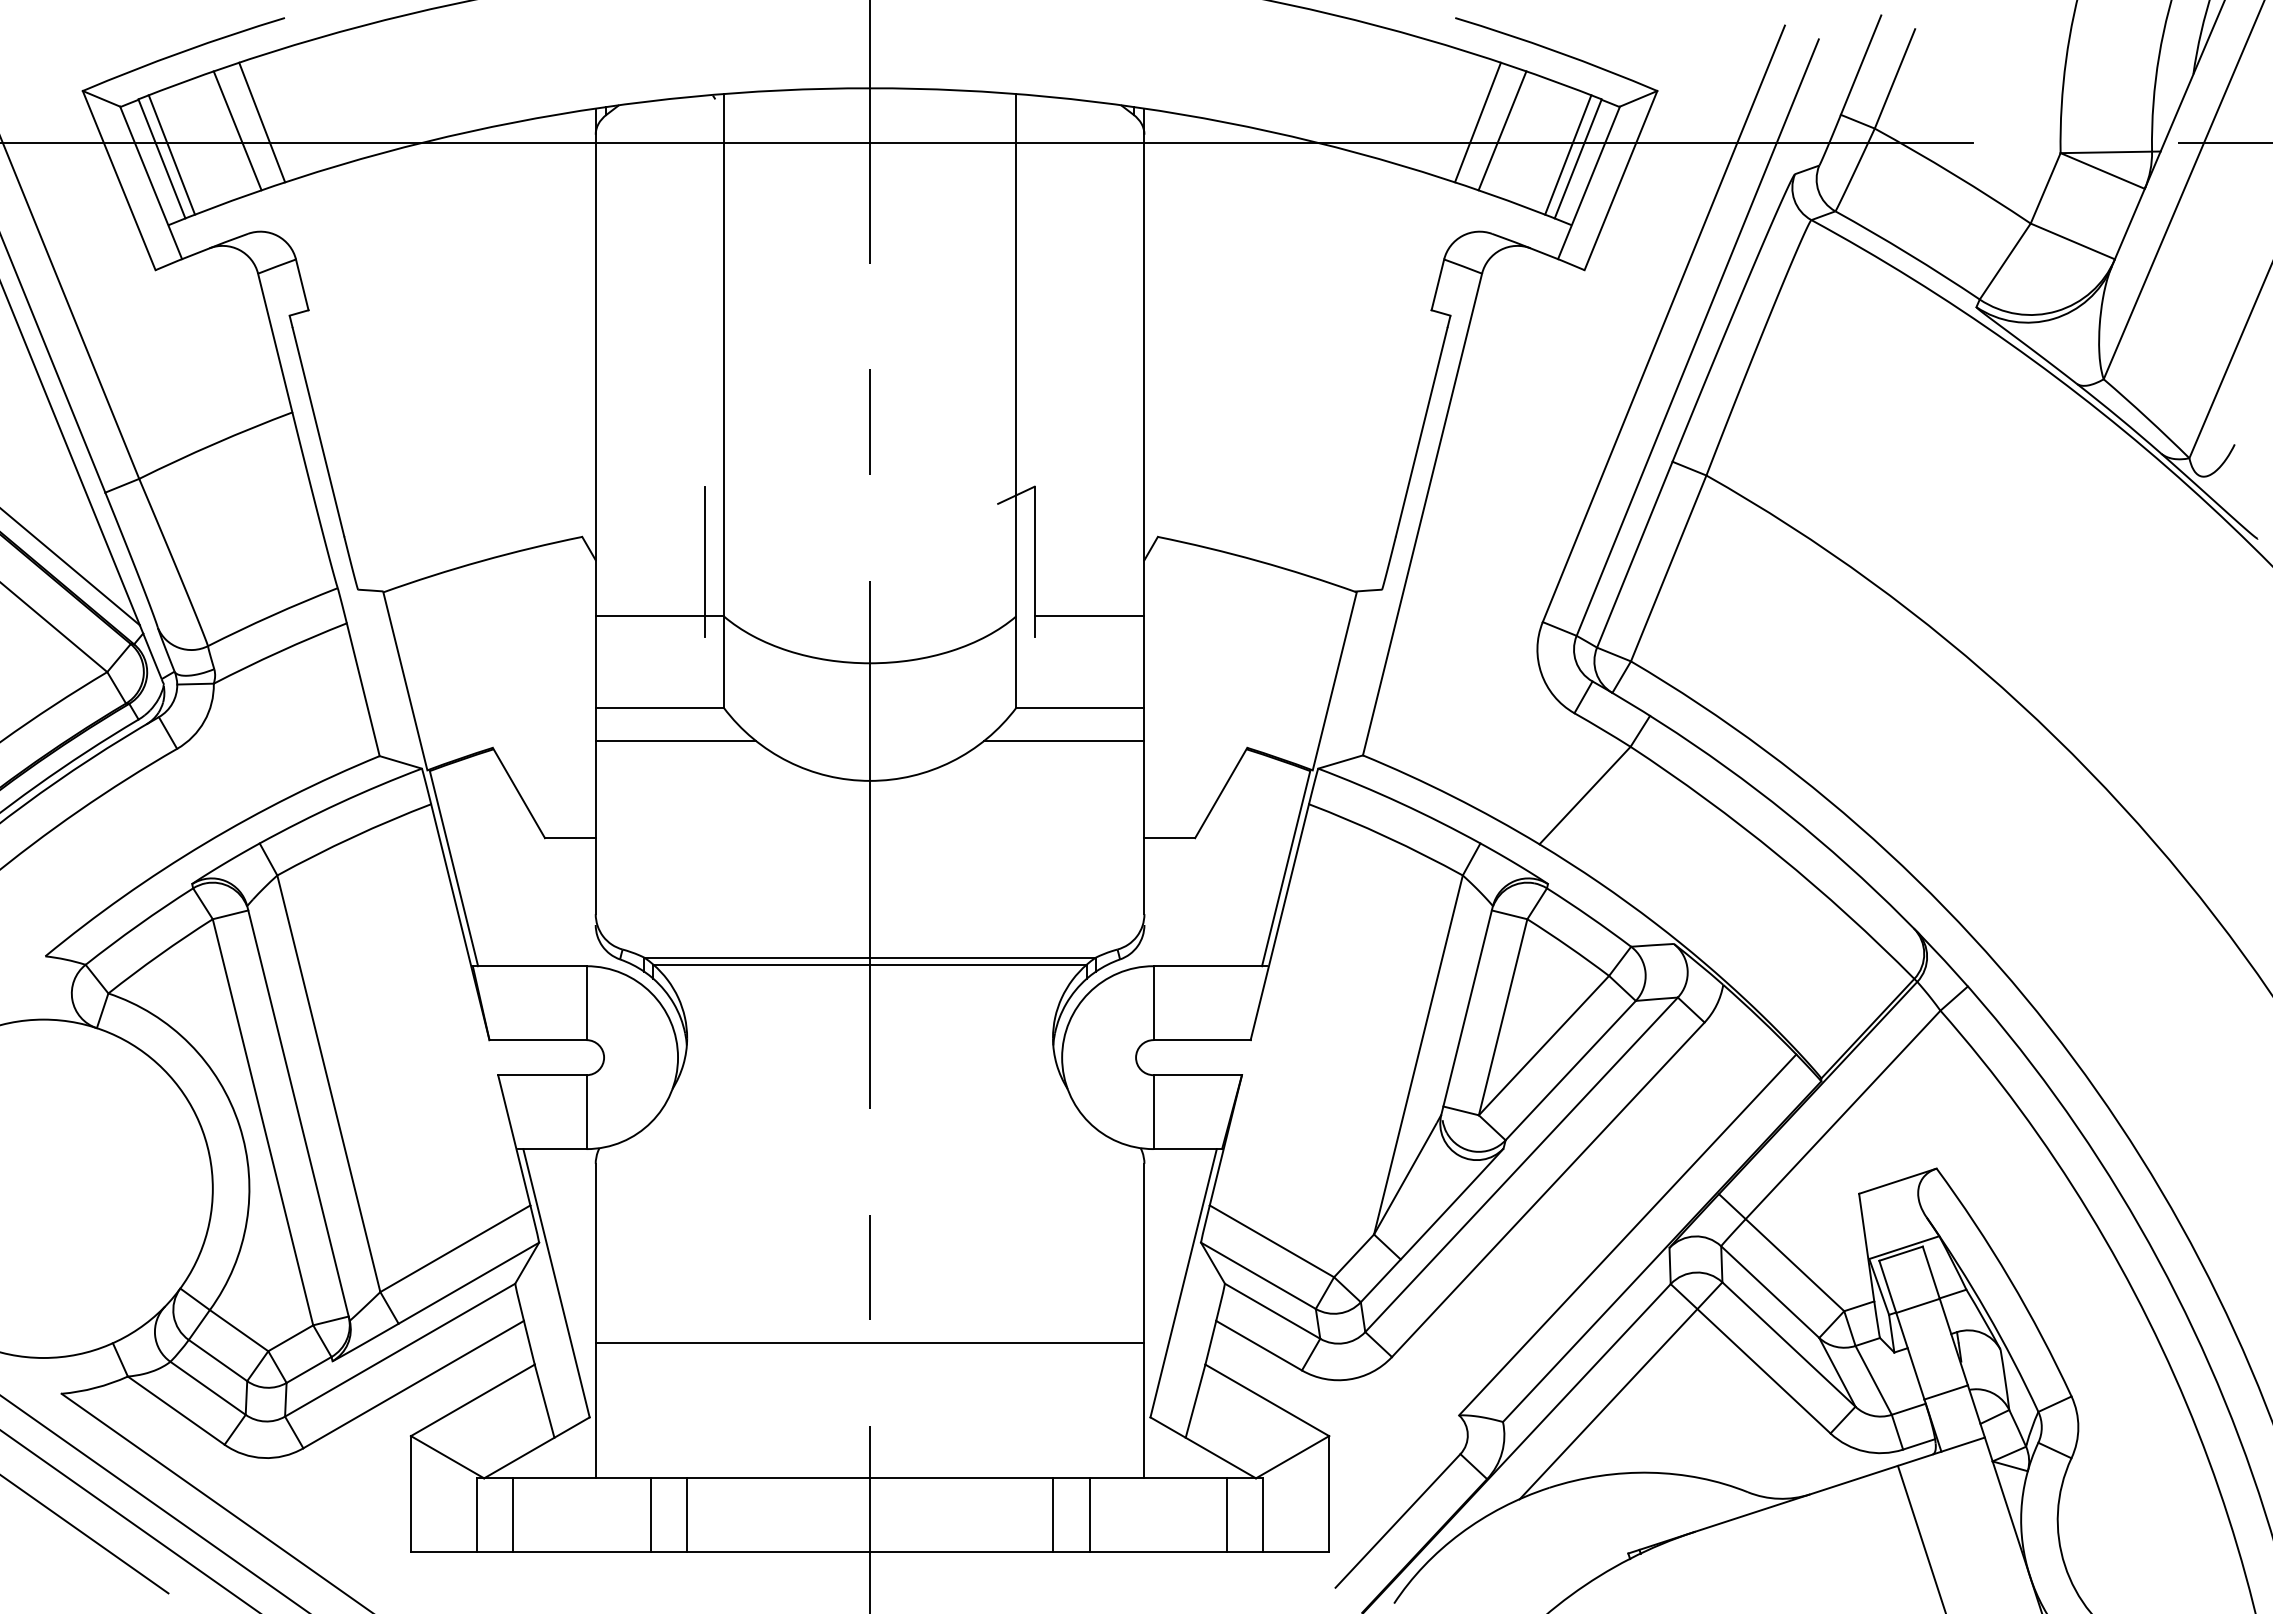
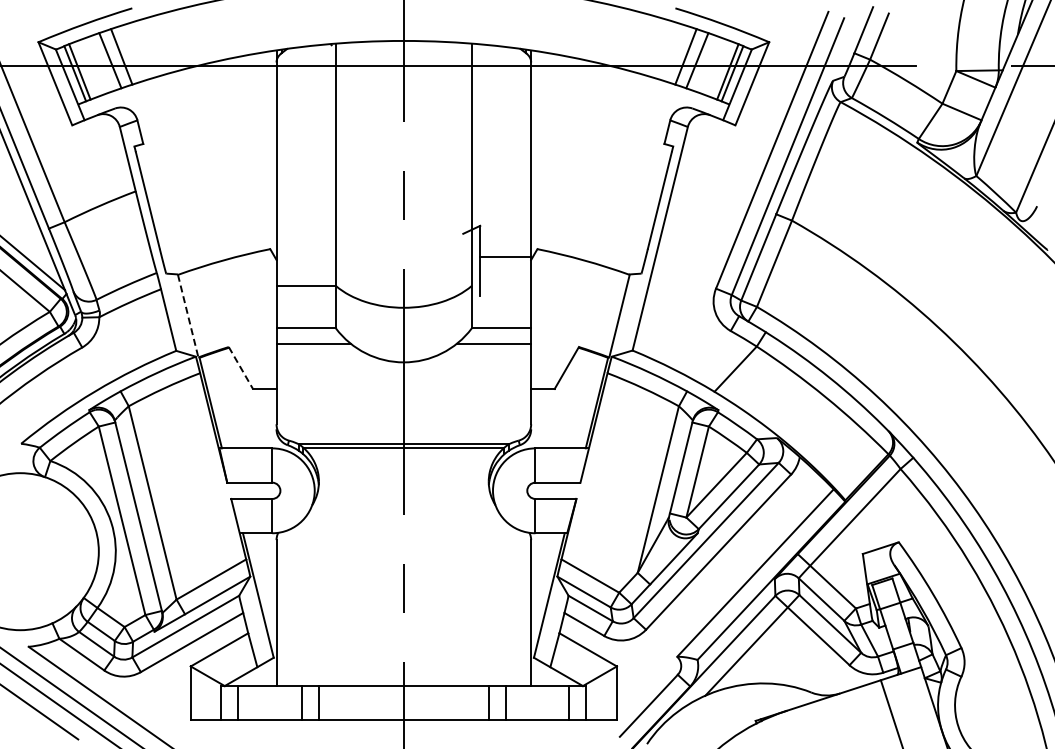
line: (705, 561) -> (327, 260), removed
line: (1089, 615) -> (505, 256), moved
line: (406, 682) -> (188, 316), solid -> dashed
line: (520, 794) -> (241, 368), solid -> dashed
line: (869, 1343) -> (403, 623), removed

